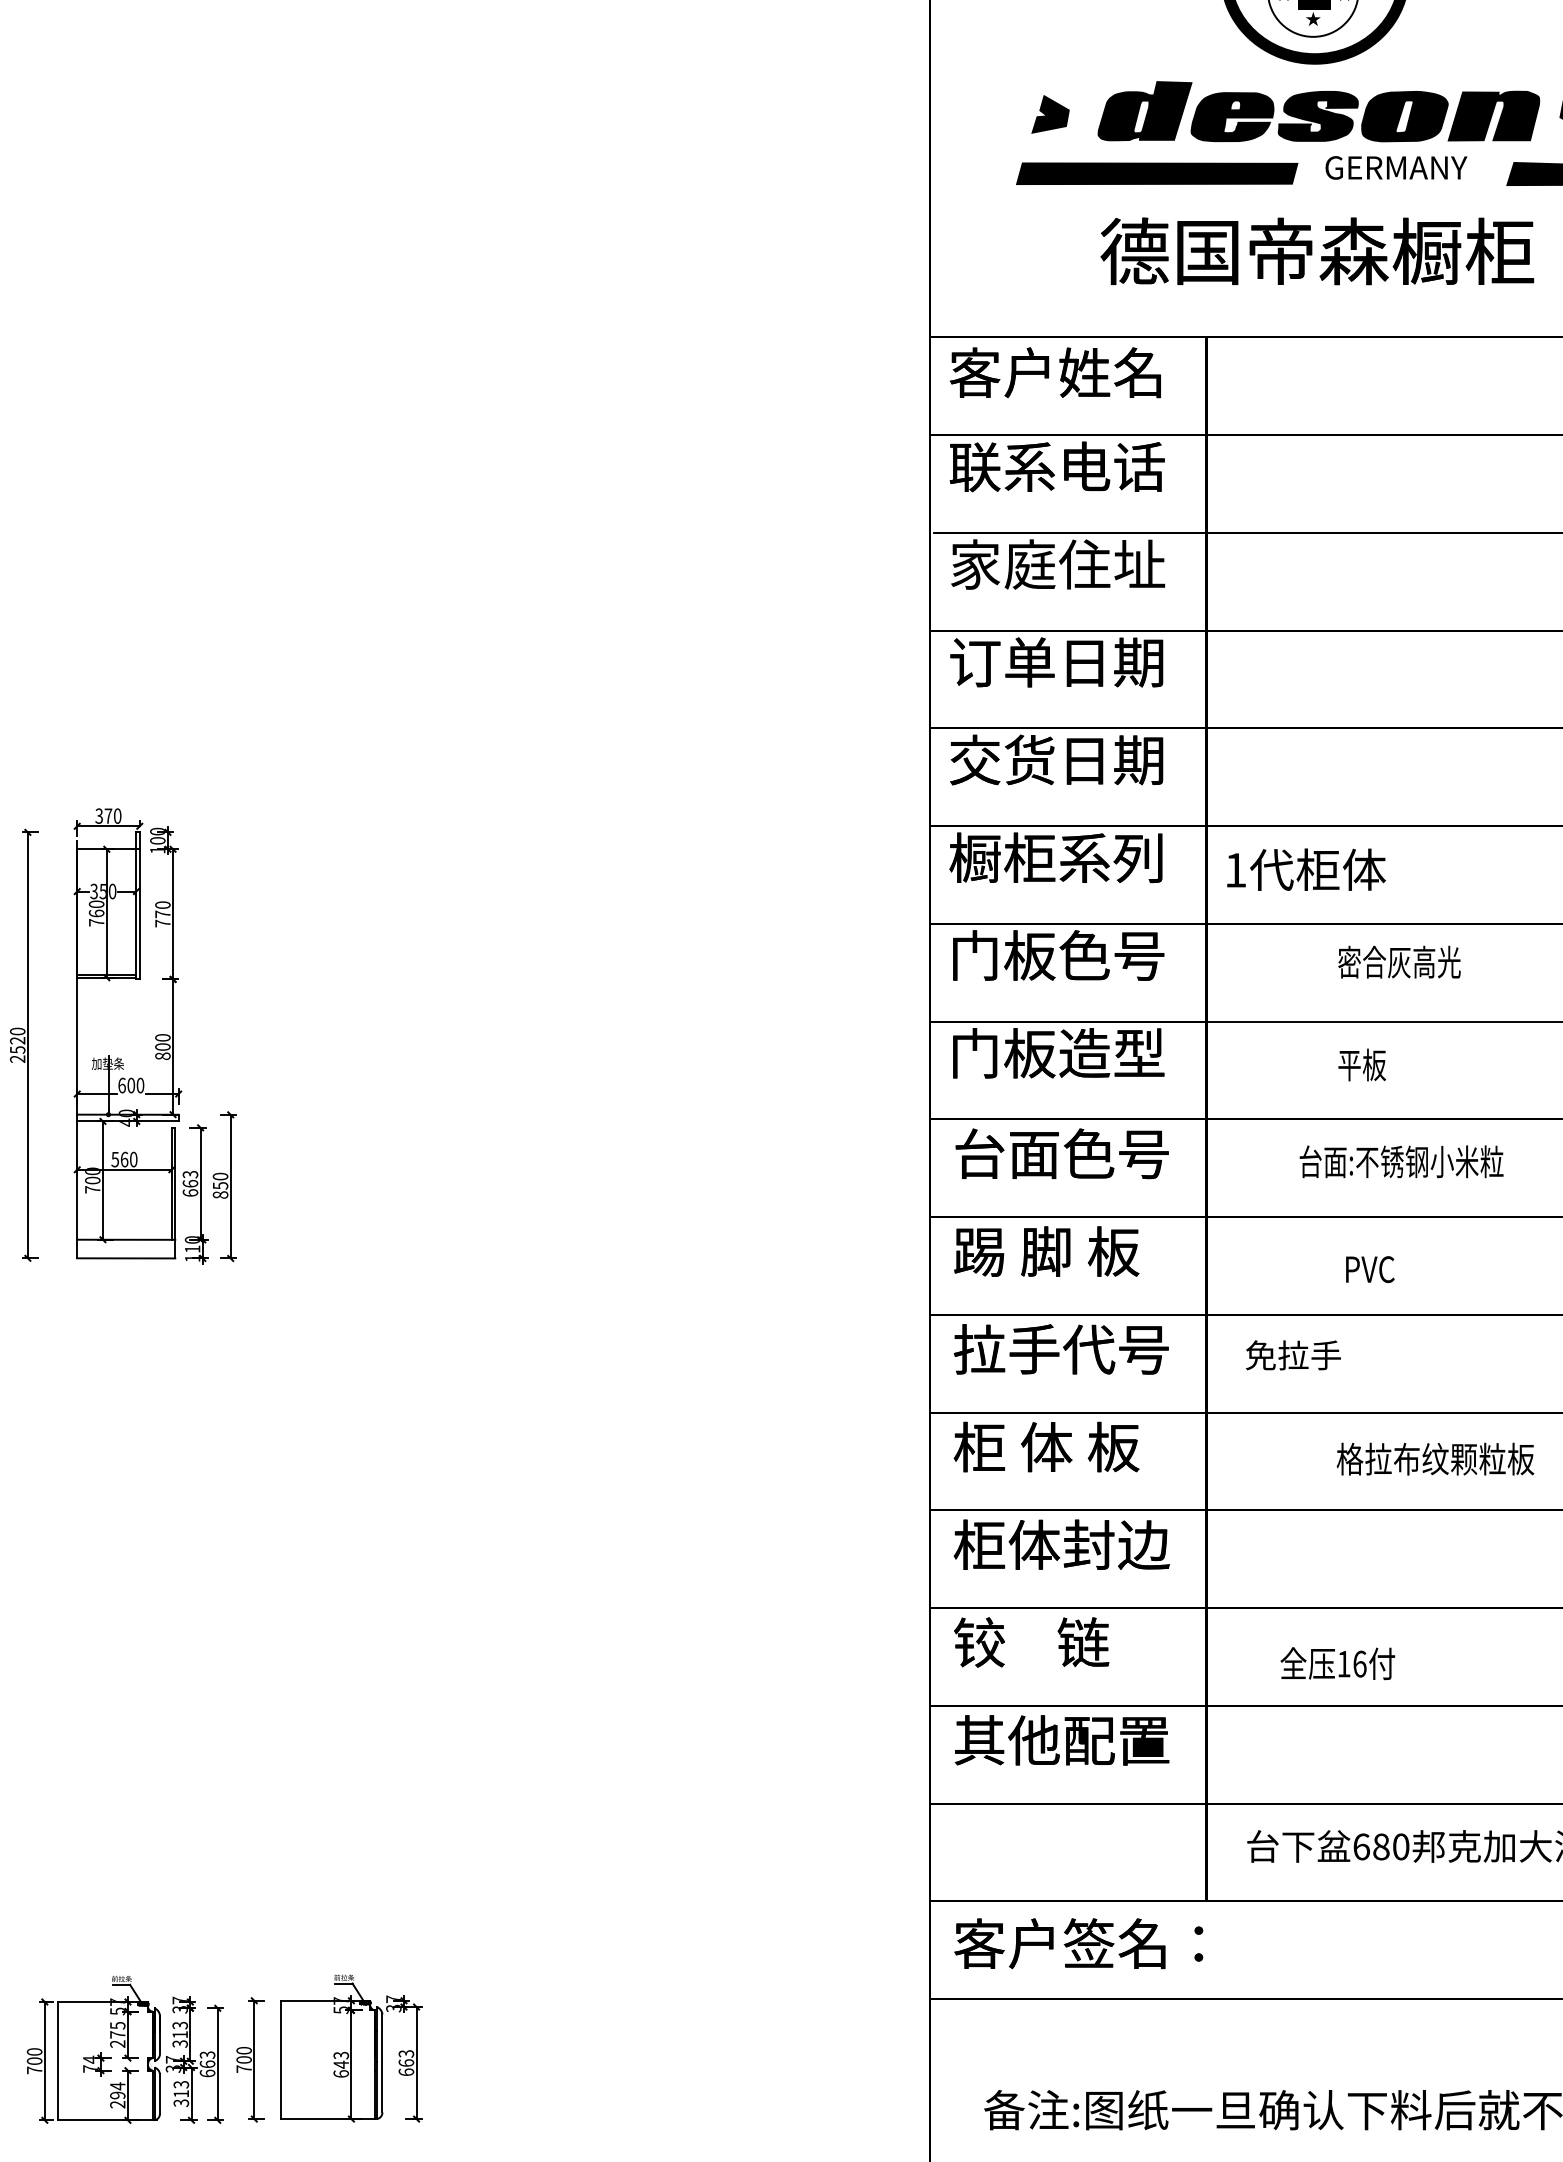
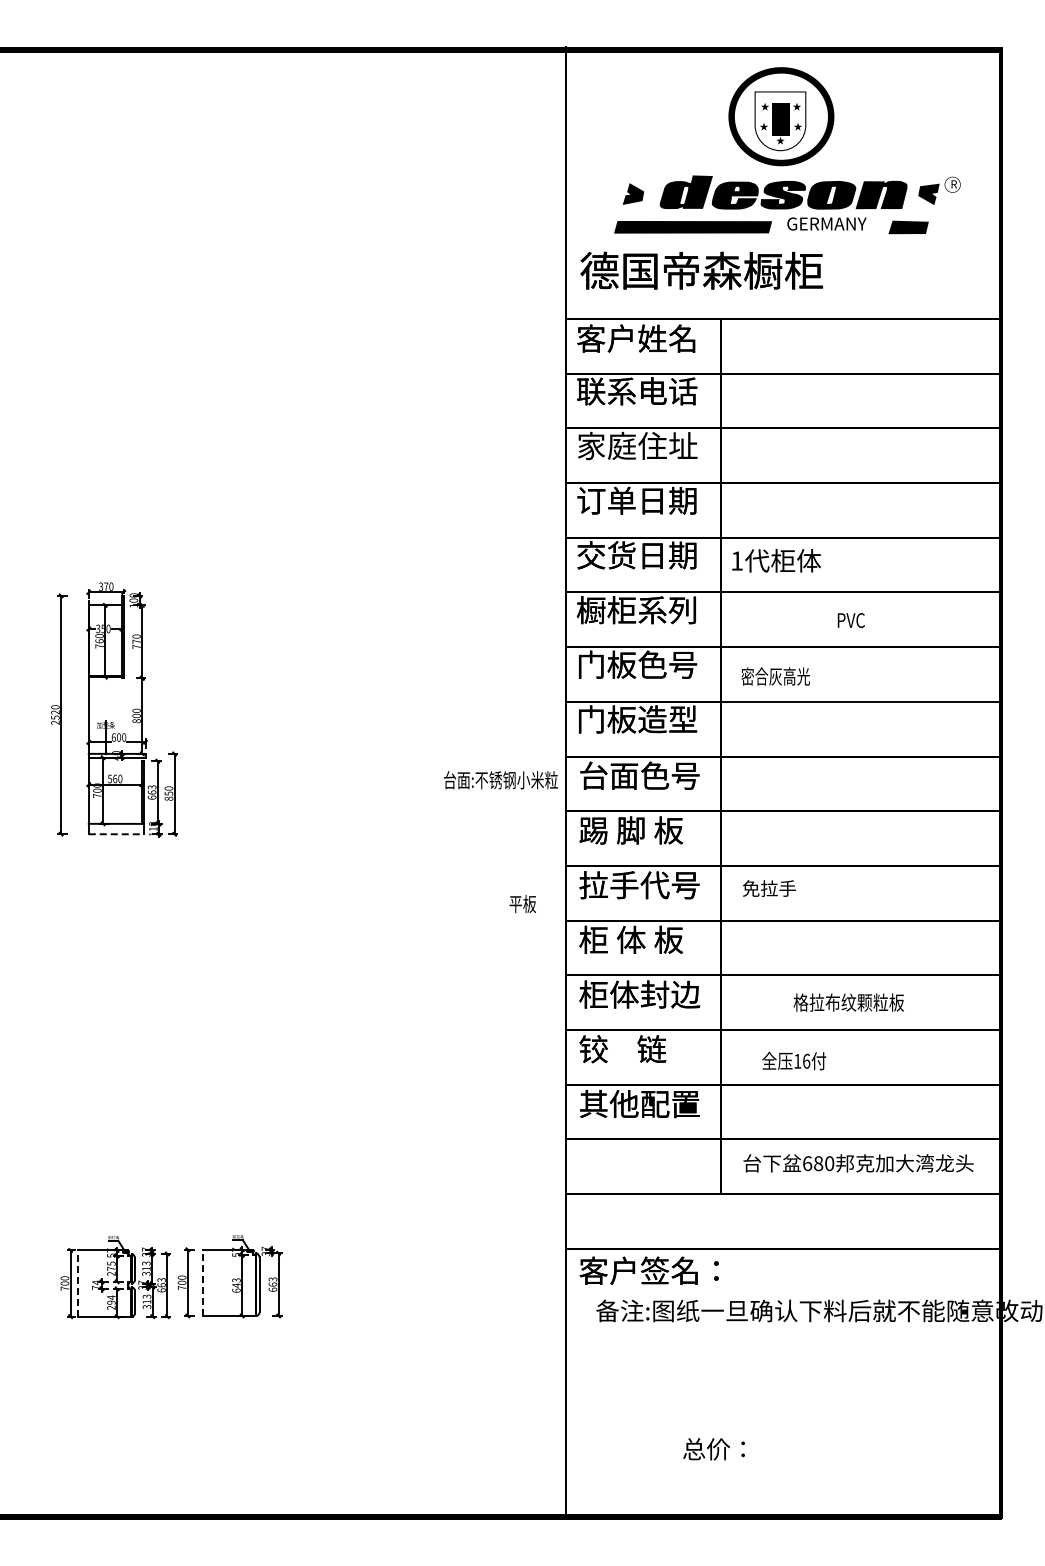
text: (1316, 250) -> (701, 270), moved
text: (1306, 869) -> (776, 560), moved
text: (1399, 962) -> (775, 676), moved
text: (1361, 1065) -> (522, 904), moved
text: (1400, 1162) -> (500, 780), moved
line: (126, 1258) -> (116, 834), solid -> dashed
text: (1368, 1269) -> (850, 620), moved
text: (1434, 1458) -> (848, 1002), moved
text: (1077, 1943) -> (648, 1270), moved
line: (280, 2059) -> (202, 1282), solid -> dashed
line: (58, 2061) -> (78, 1283), solid -> dashed

